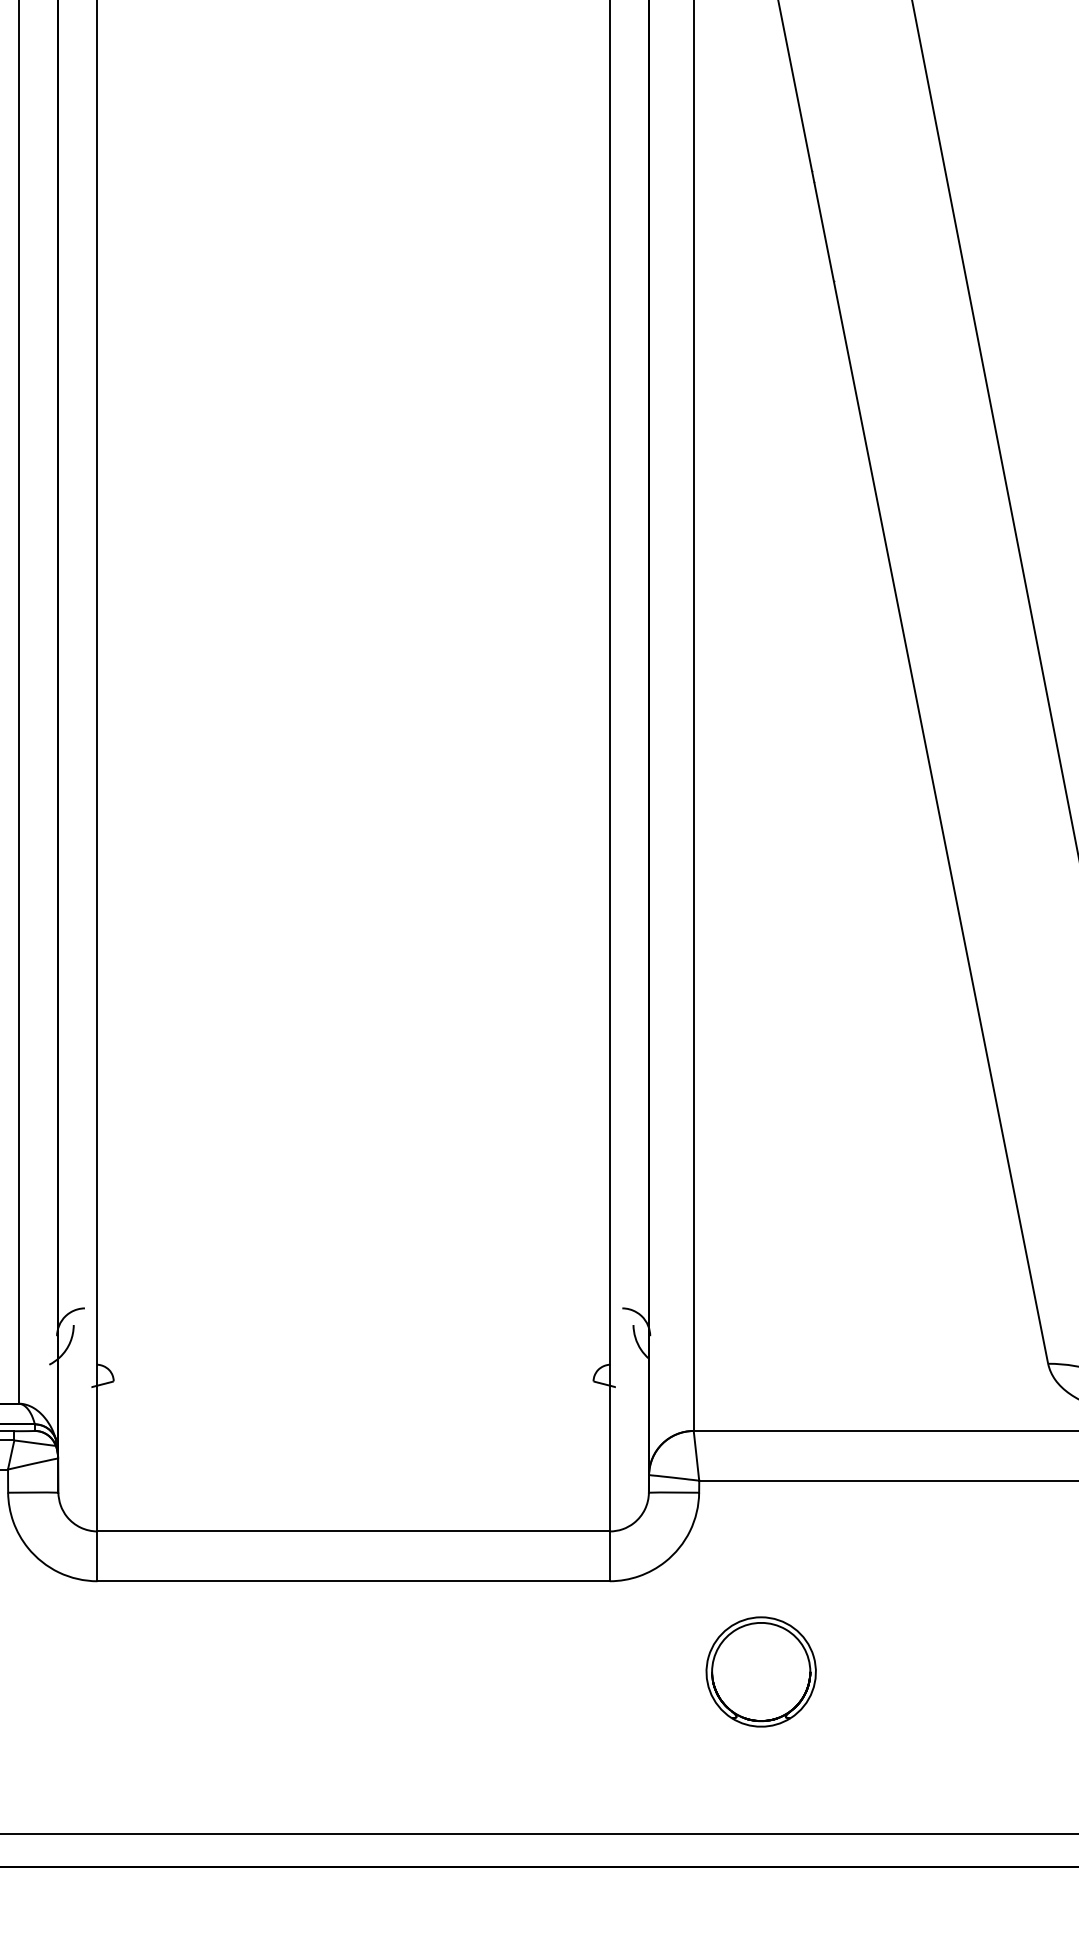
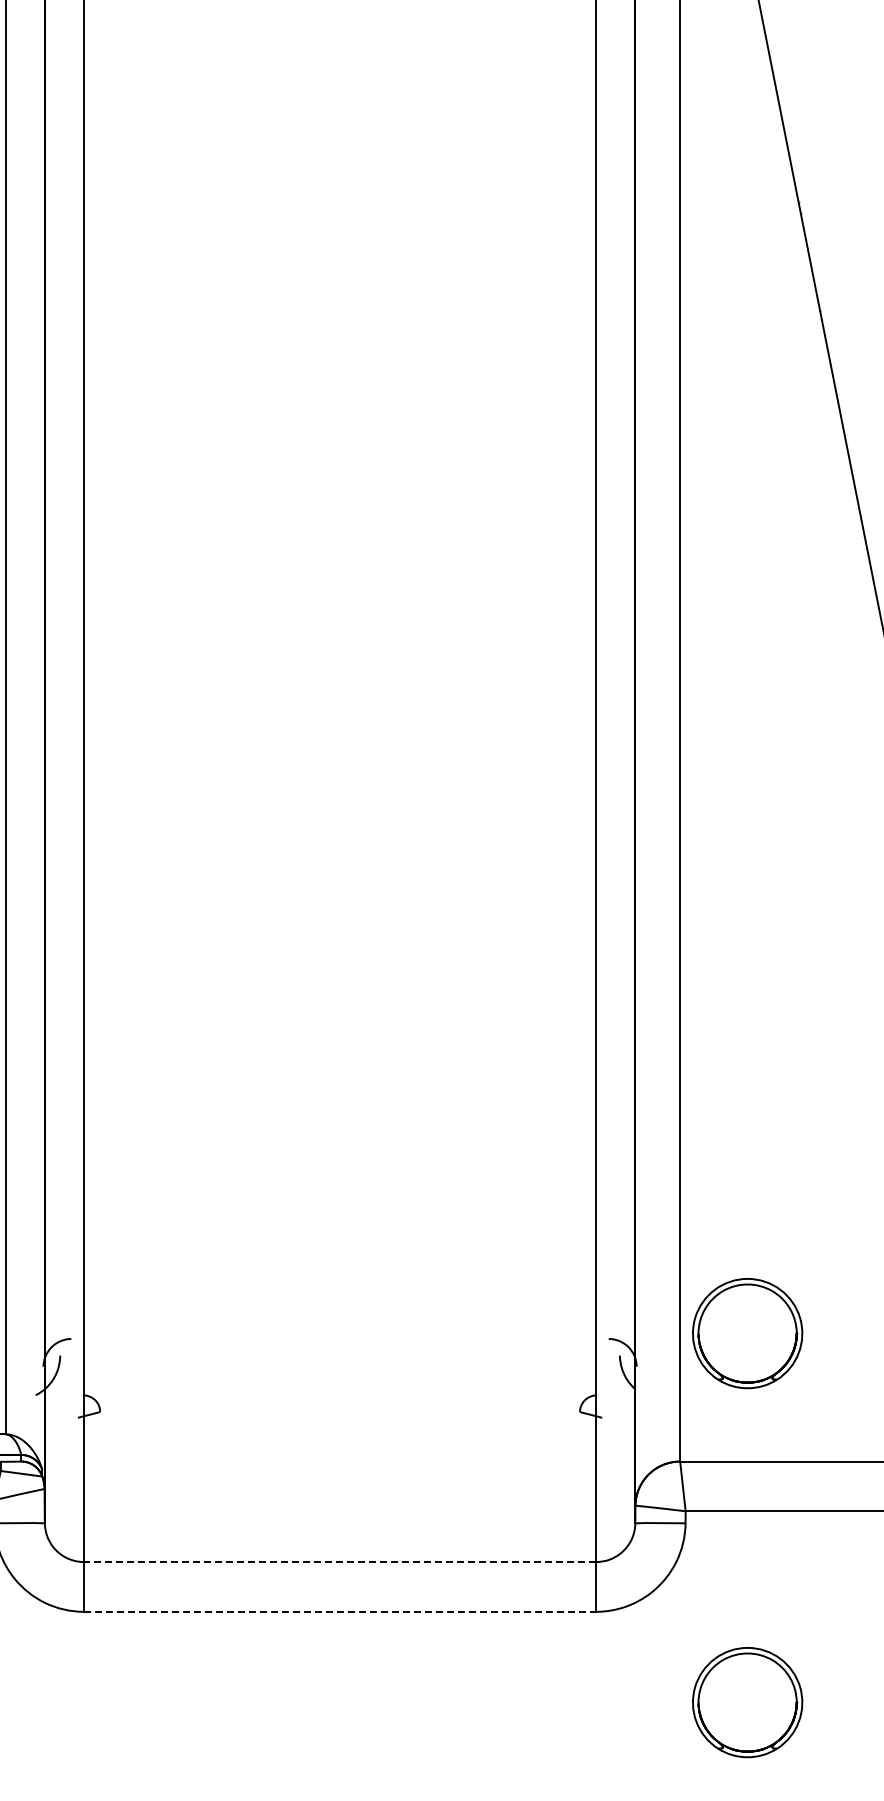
part: (760, 1302) -> (746, 1333), added
line: (353, 1531) -> (339, 1562), solid -> dashed
line: (354, 1581) -> (340, 1612), solid -> dashed

